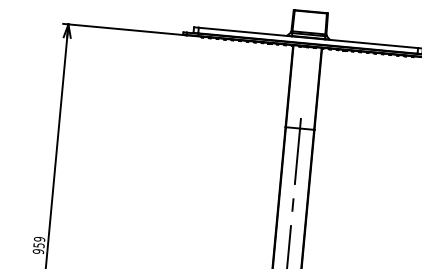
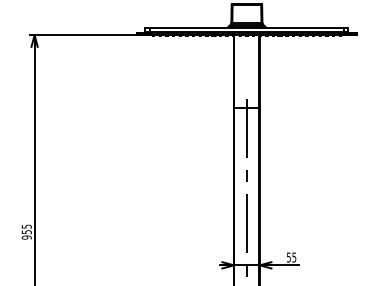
text: (39, 239) -> (26, 226), 959 -> 955

